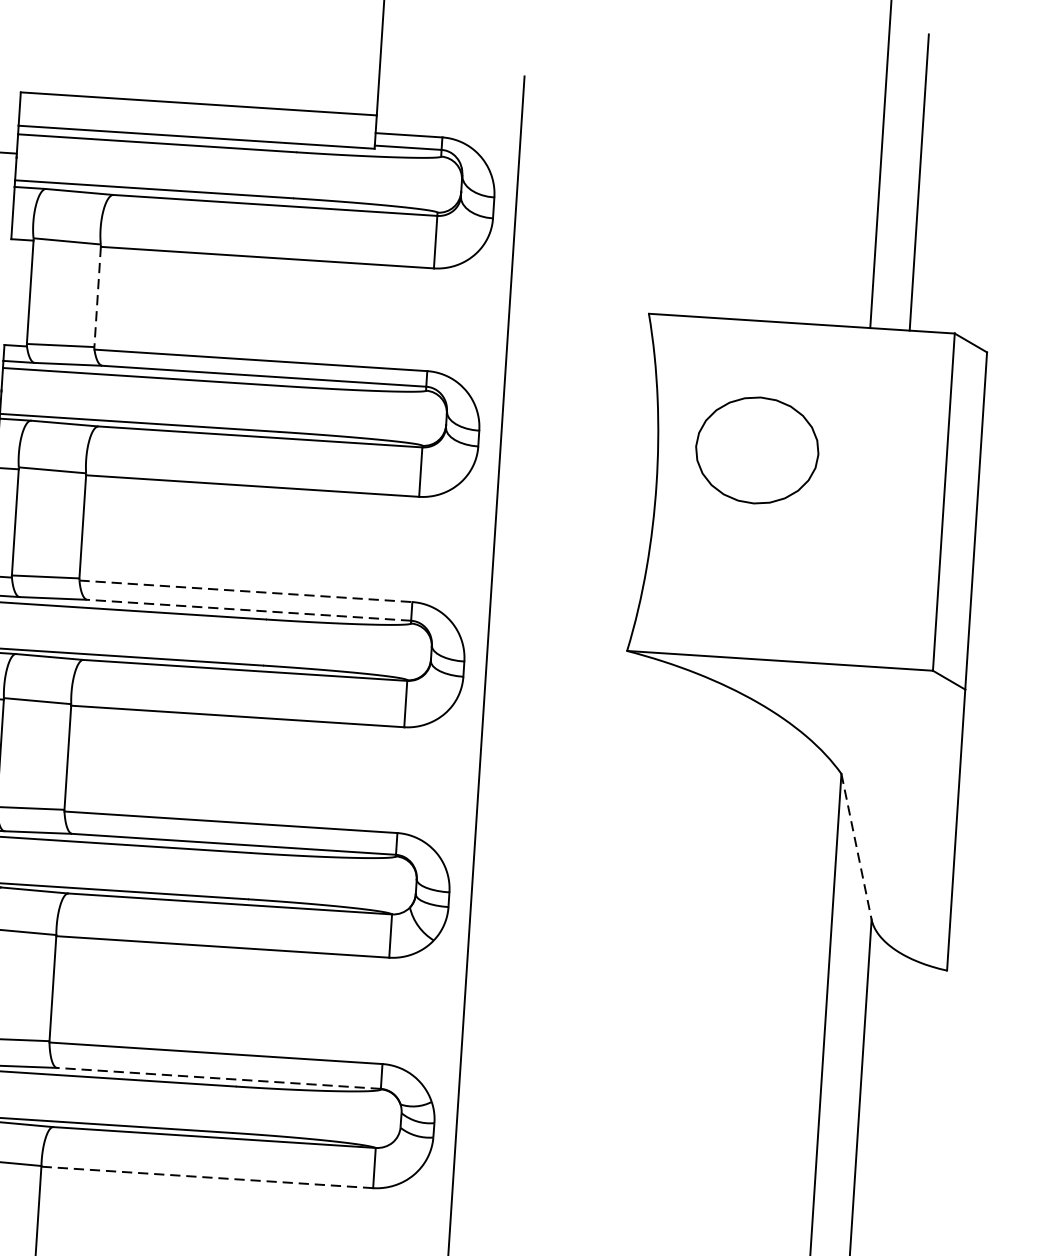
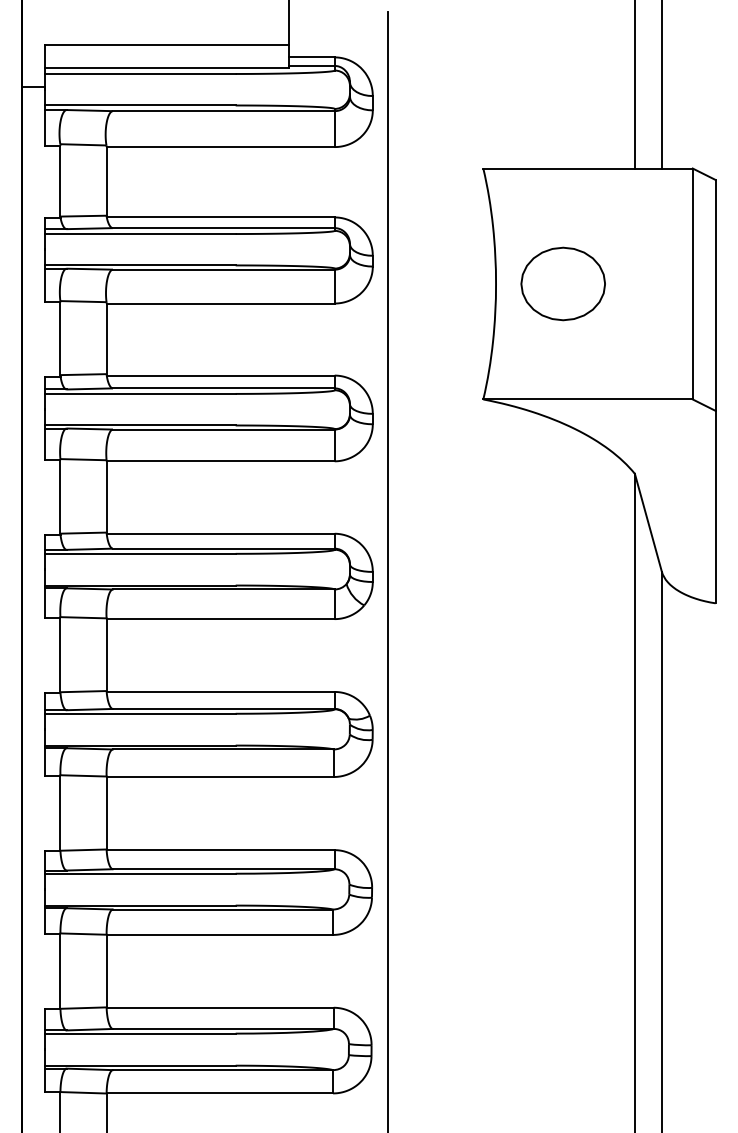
line: (97, 297) -> (106, 181), dashed -> solid
part: (756, 449) -> (562, 283), moved
line: (245, 591) -> (220, 375), dashed -> solid
line: (248, 610) -> (223, 388), dashed -> solid
line: (856, 846) -> (648, 522), dashed -> solid
line: (218, 1077) -> (223, 708), dashed -> solid
line: (207, 1178) -> (220, 777), dashed -> solid

